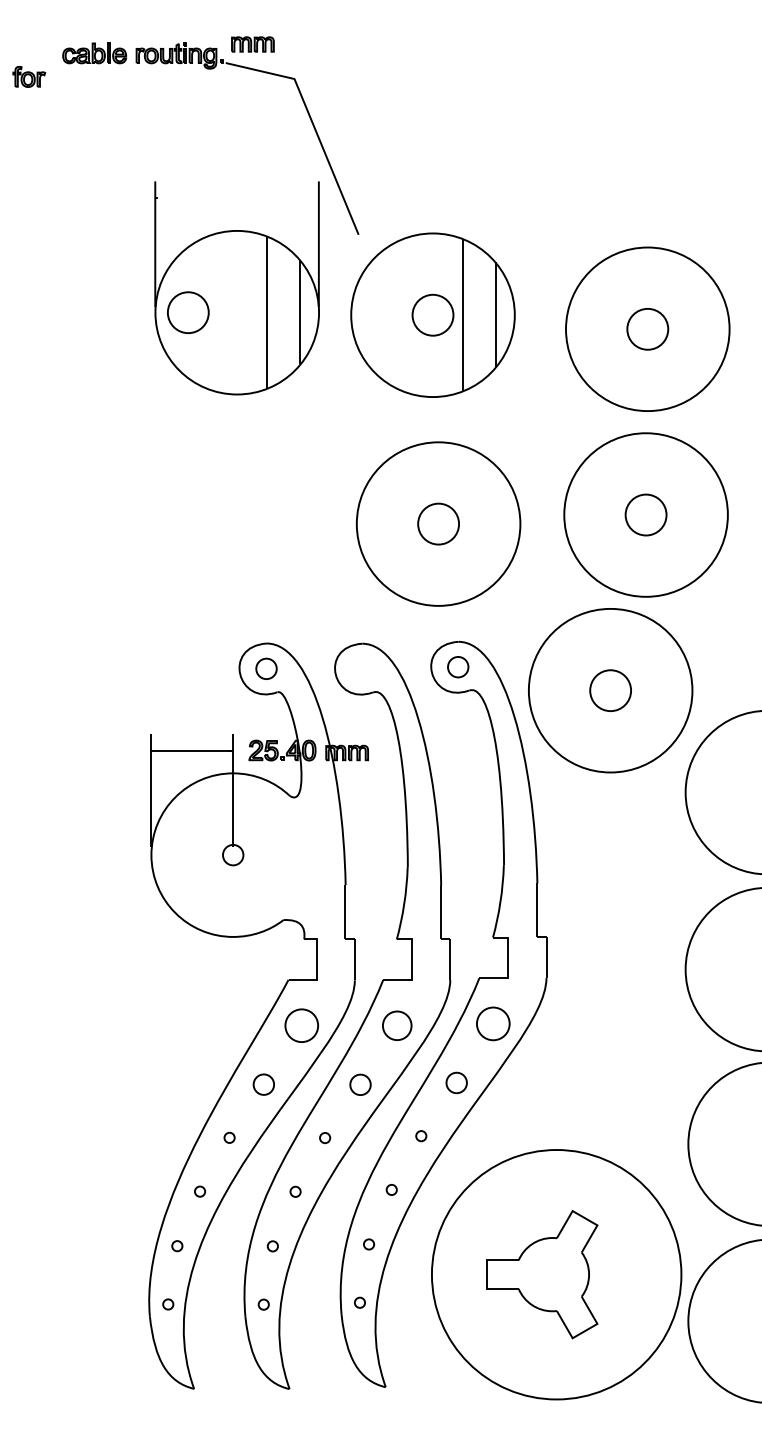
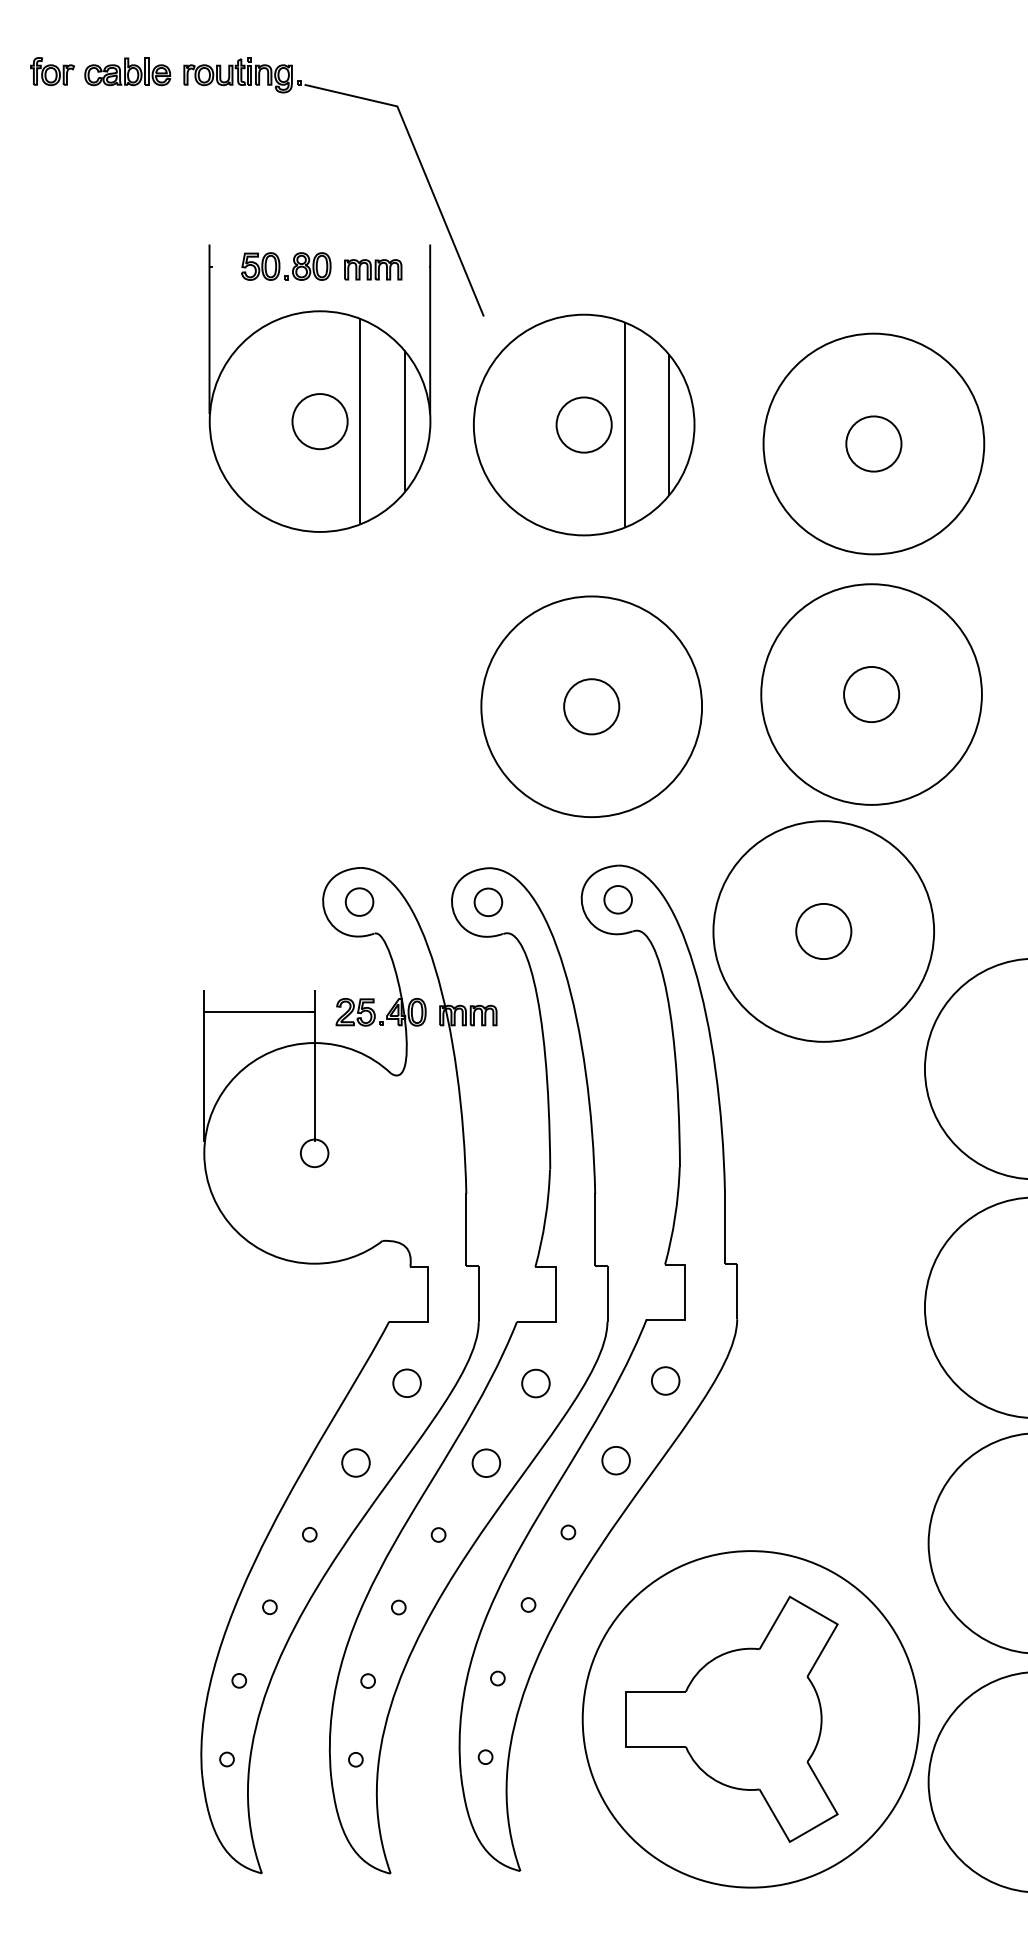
part: (253, 44) -> (373, 269), moved
part: (29, 76) -> (52, 71), moved
part: (212, 197) -> (286, 266), added
part: (187, 312) -> (319, 421), moved
part: (362, 668) -> (488, 901), added
part: (493, 1023) -> (665, 1380), size x0.62
part: (301, 1025) -> (406, 1382), size x0.62
part: (396, 1025) -> (535, 1383), size x0.71
part: (542, 1274) -> (731, 1718), size x1.43

